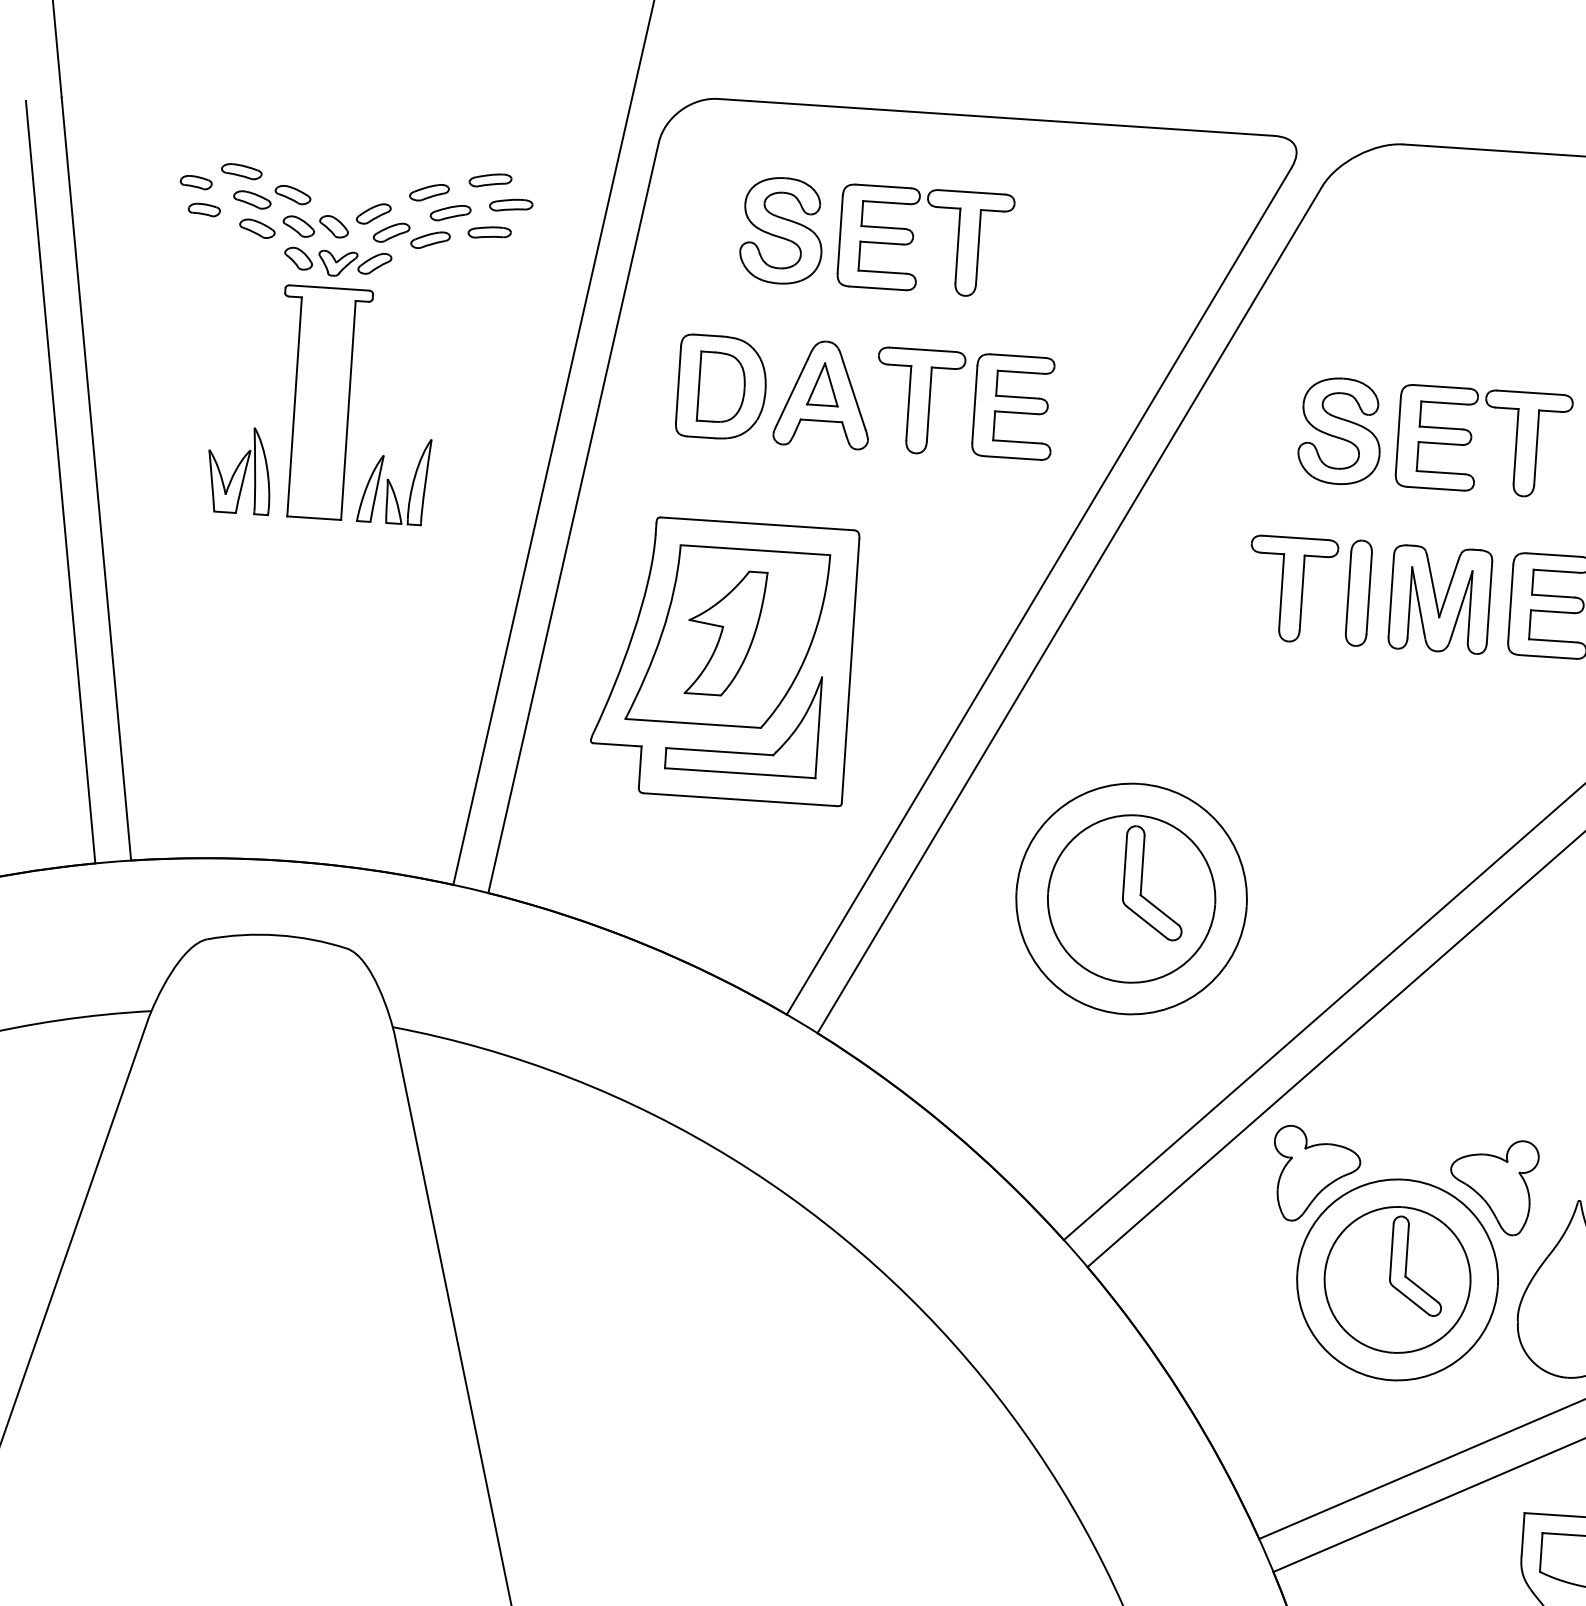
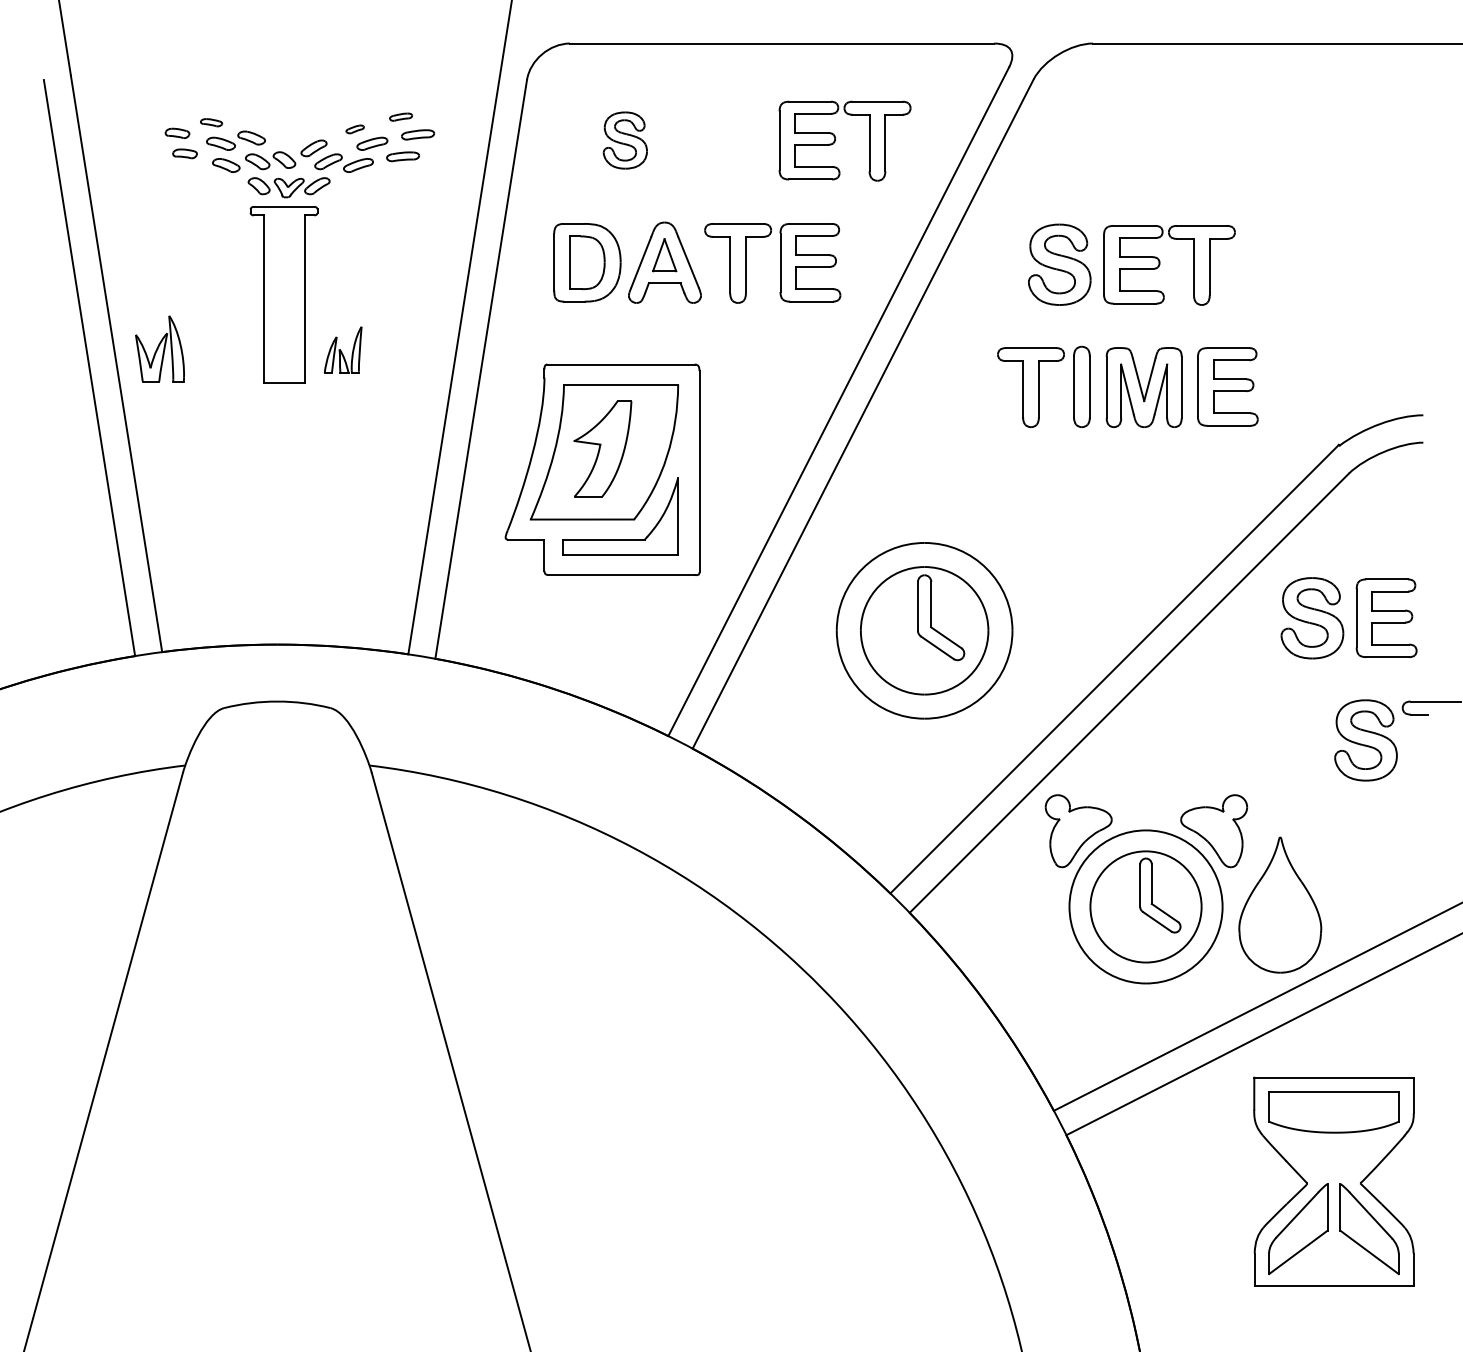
part: (241, 171) -> (211, 122), size x0.7
part: (489, 181) -> (400, 117), size x0.7
part: (428, 192) -> (354, 129), size x0.6
part: (782, 230) -> (625, 140), size x0.7
part: (913, 239) -> (835, 140), moved
part: (239, 469) -> (159, 348), moved
part: (394, 479) -> (343, 349), size x0.7

